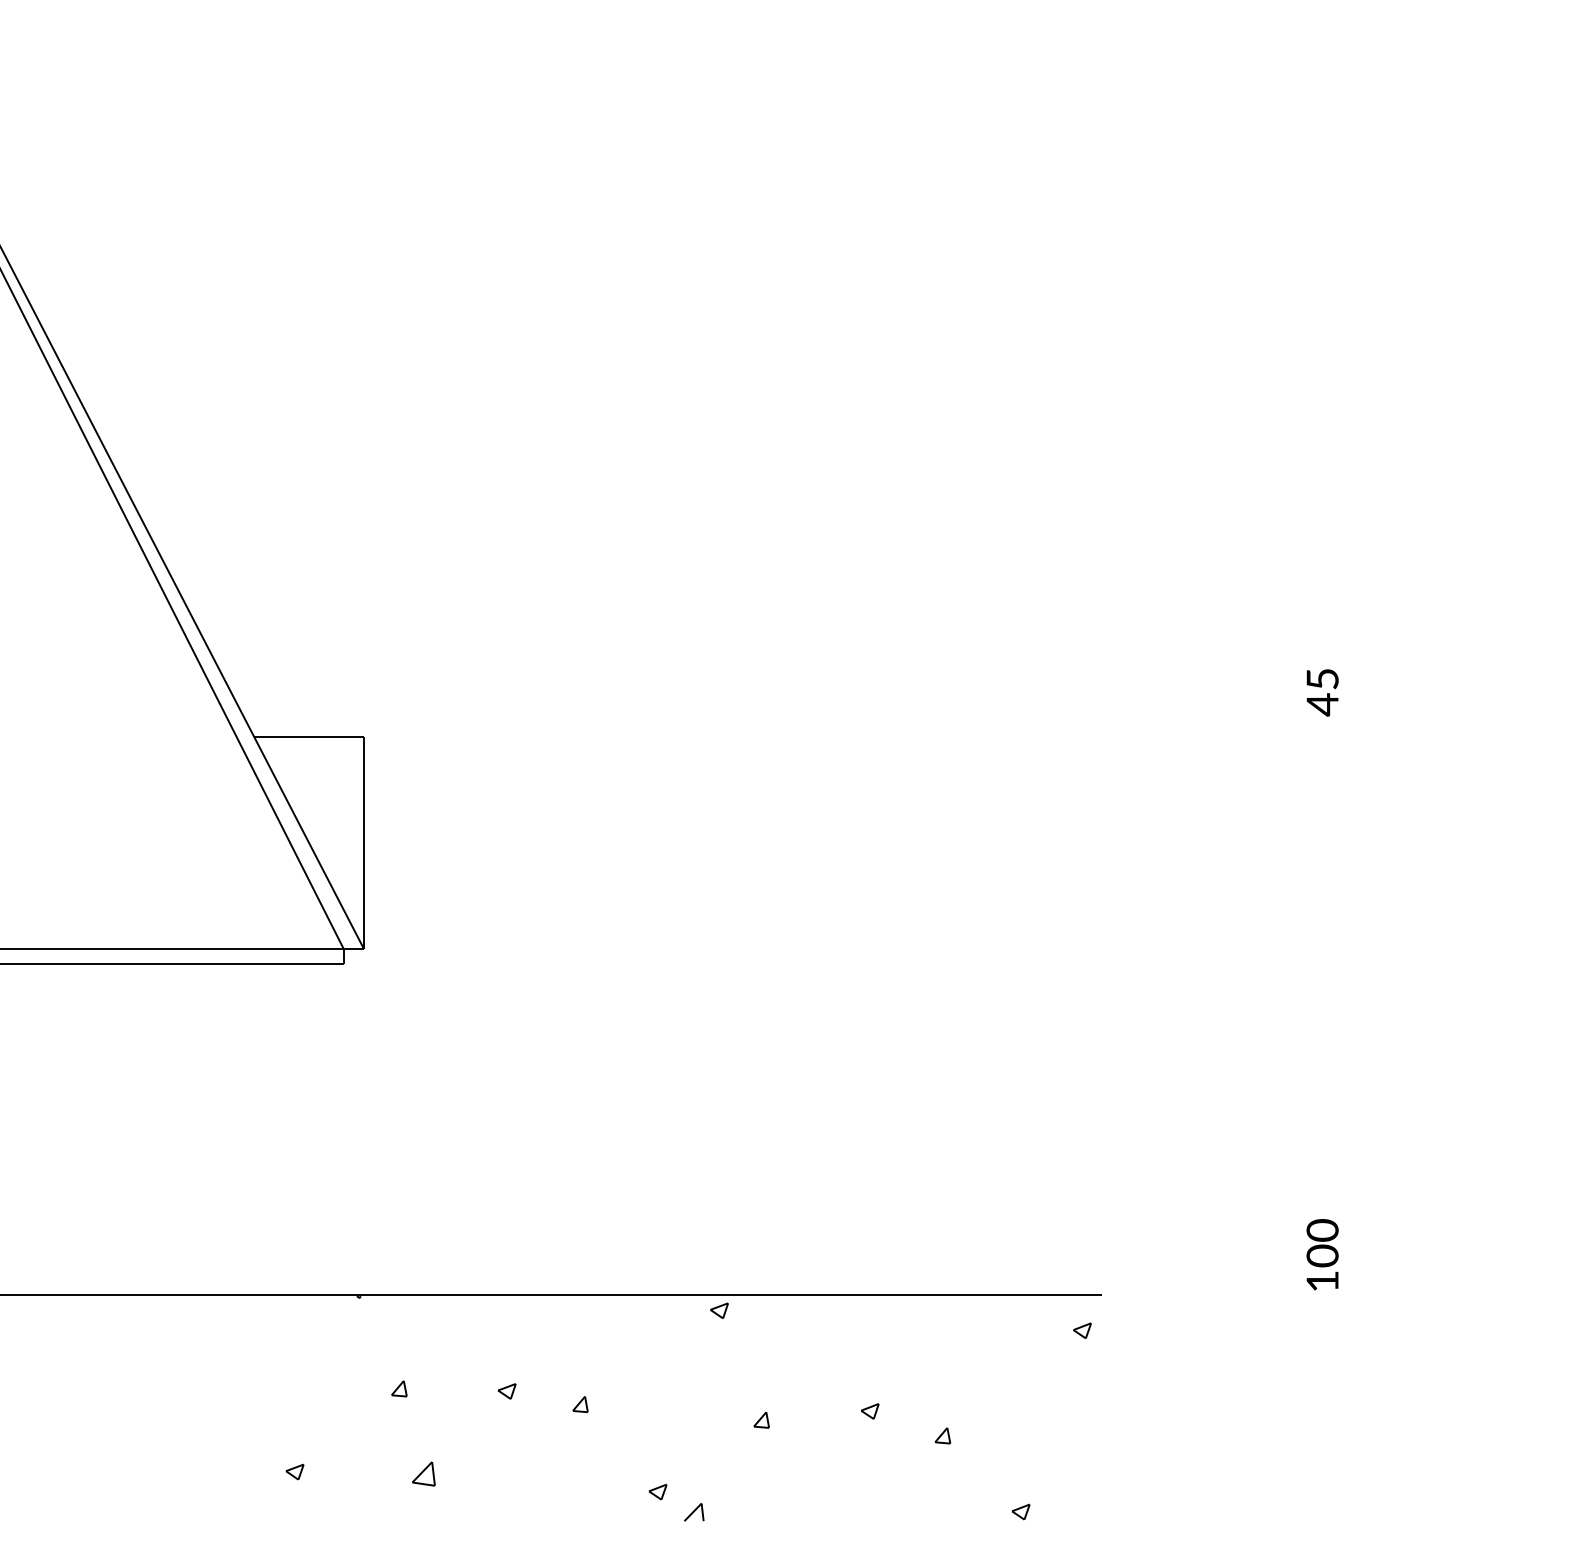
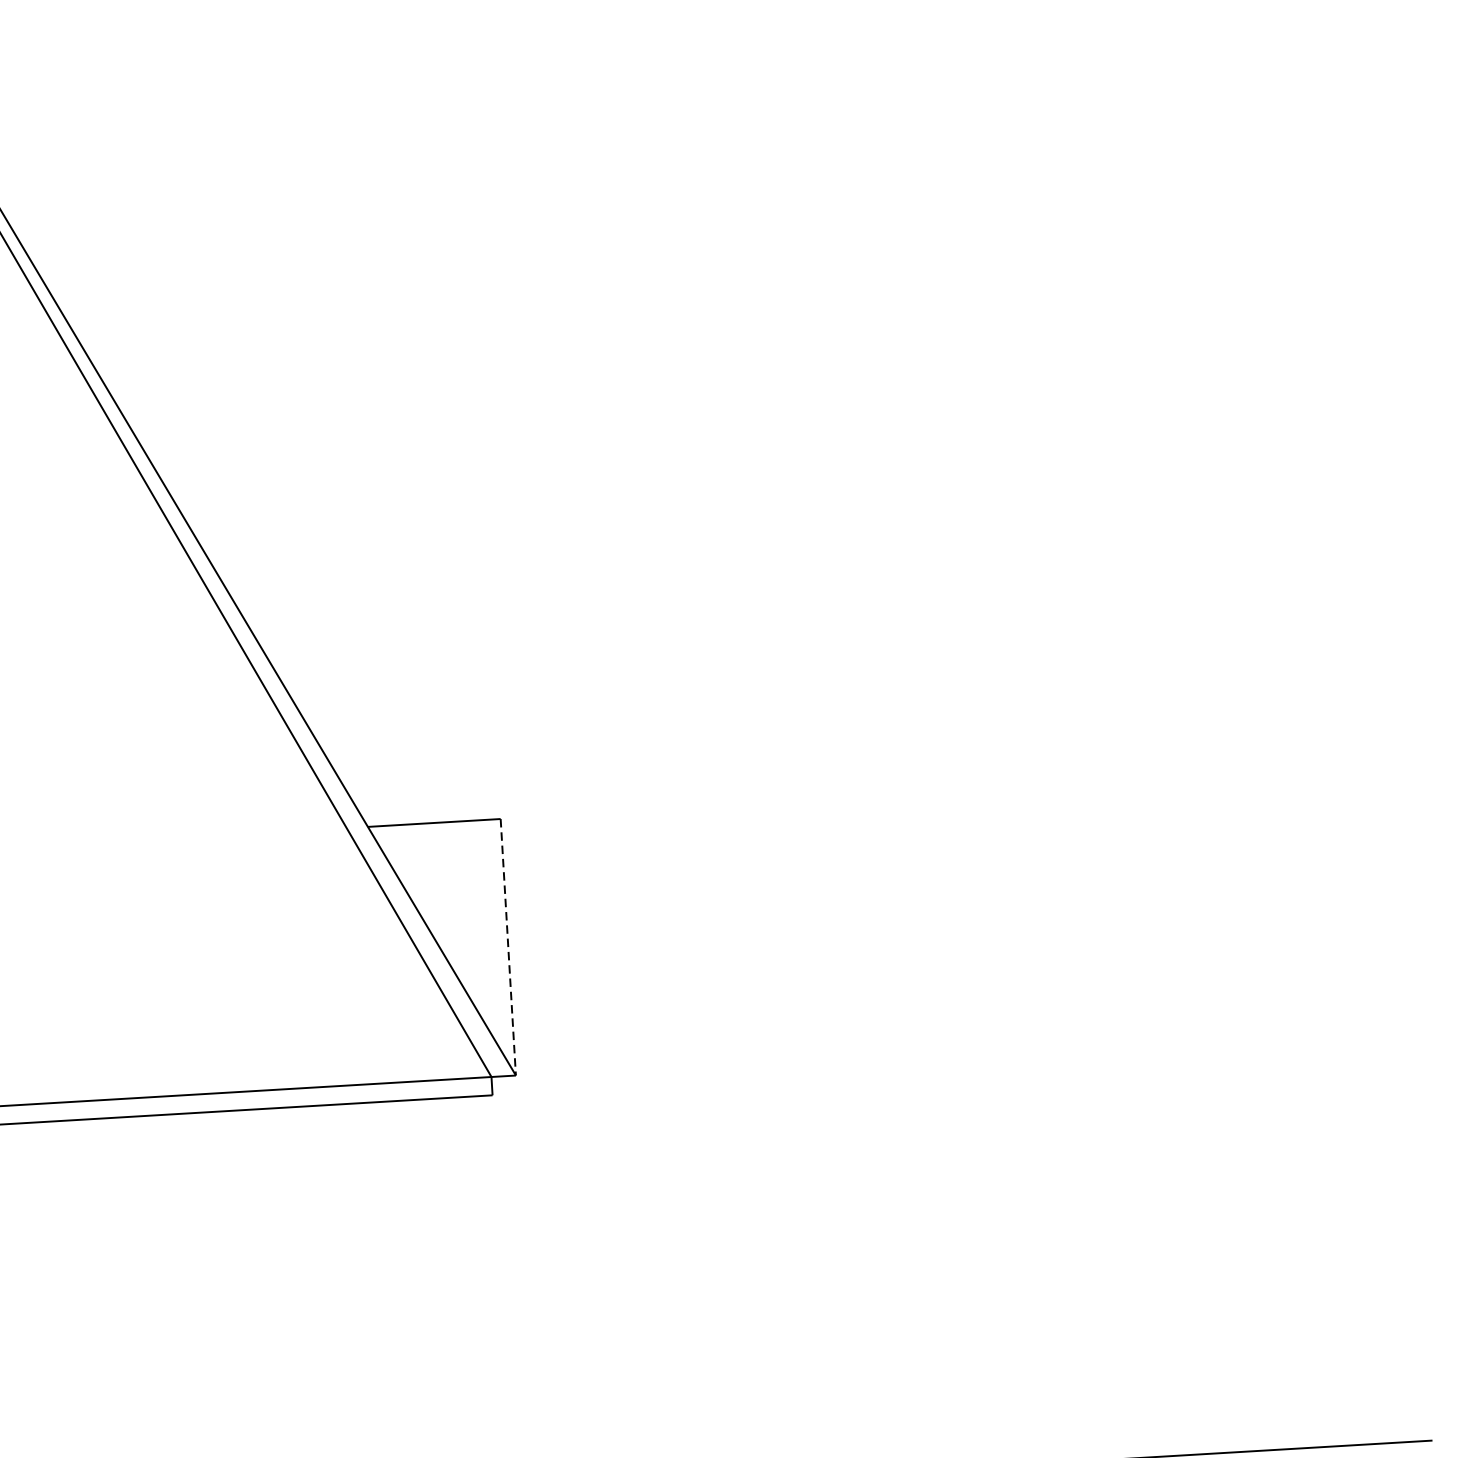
line: (363, 843) -> (507, 948), solid -> dashed

